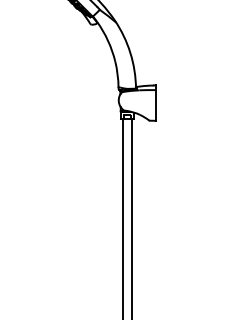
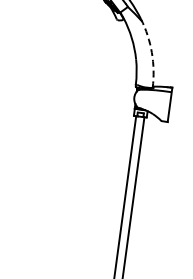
arc: (130, 52) -> (152, 52), solid -> dashed

